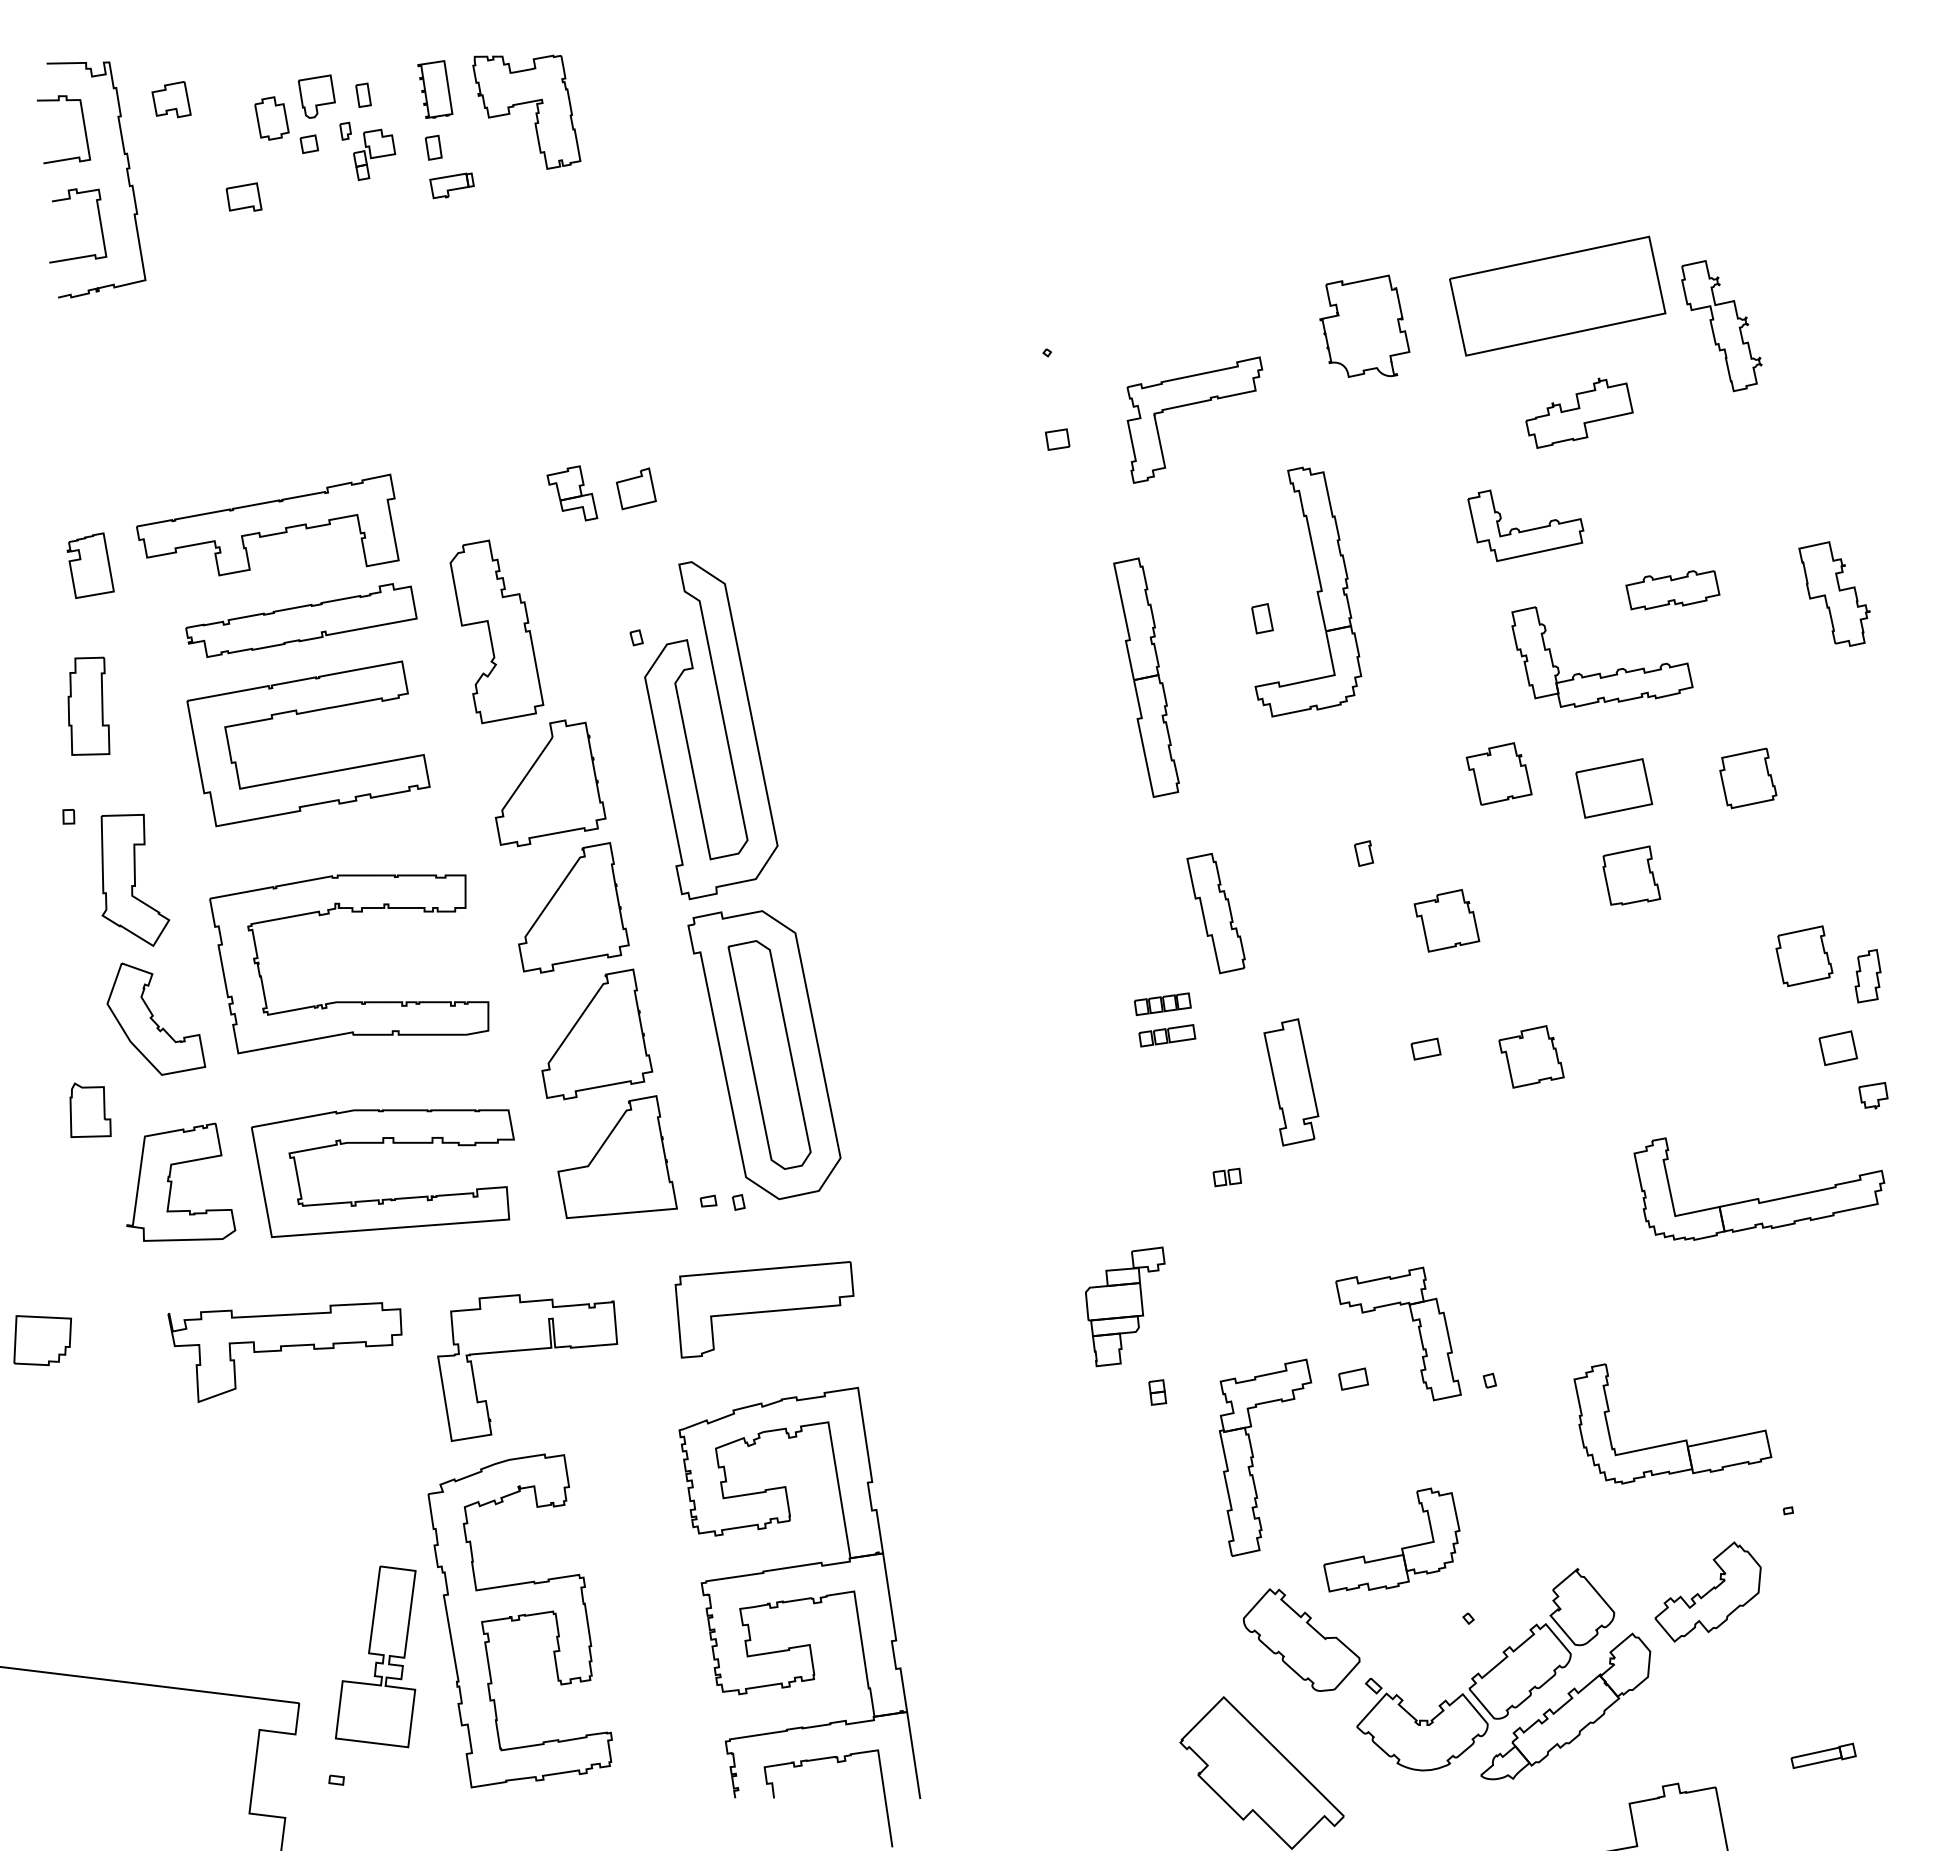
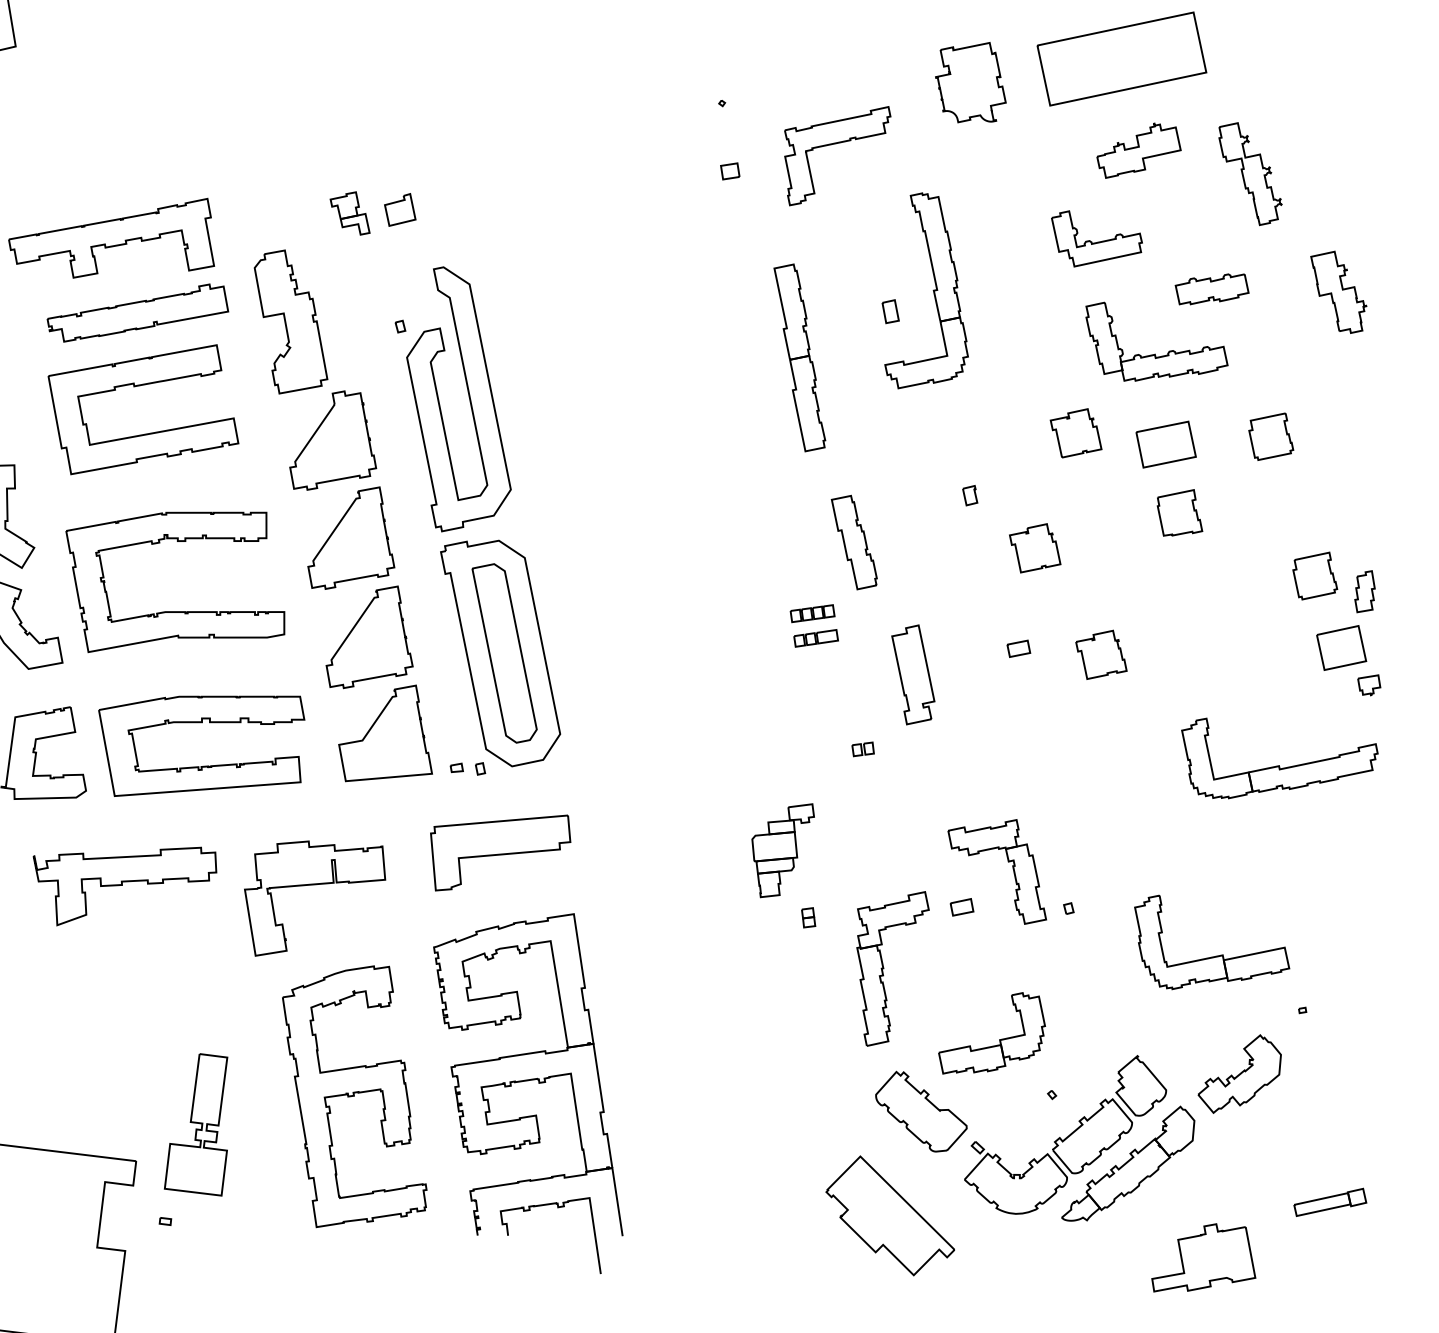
part: (1721, 326) -> (1250, 174), moved
part: (1838, 1048) -> (1341, 648), size x1.67
part: (519, 1620) -> (354, 1096), moved
part: (1823, 1755) -> (1330, 1202), size x1.43

